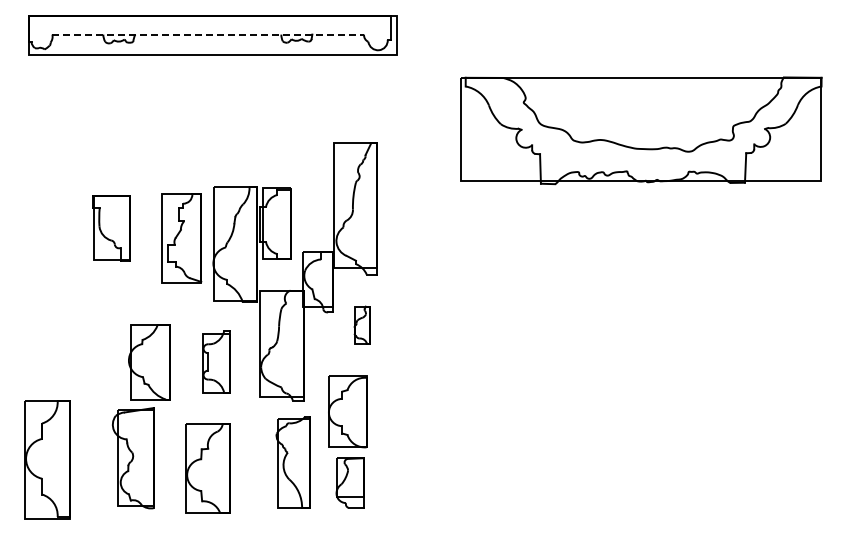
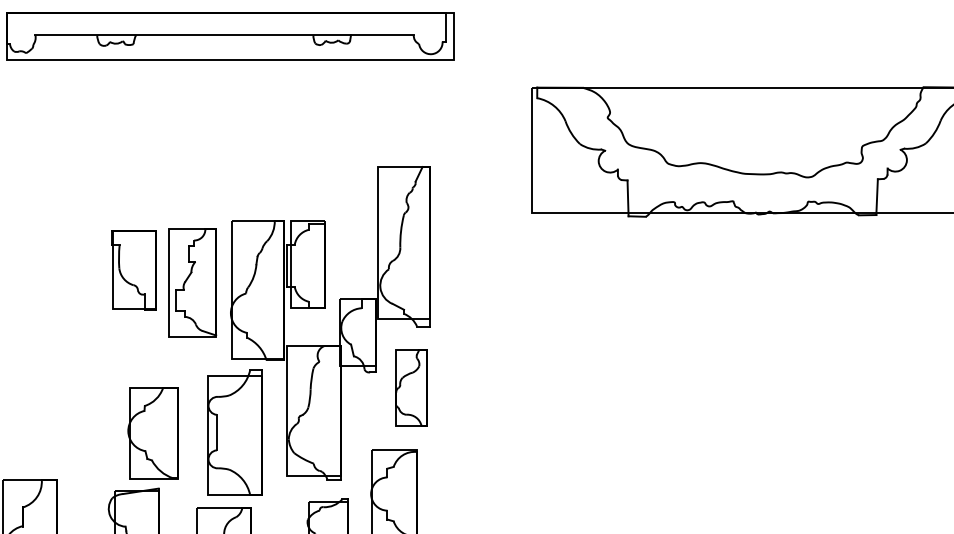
line: (208, 34) -> (224, 35), dashed -> solid
part: (111, 228) -> (133, 270), moved
part: (361, 325) -> (410, 388), size x1.67
part: (216, 361) -> (234, 432), size x1.67

